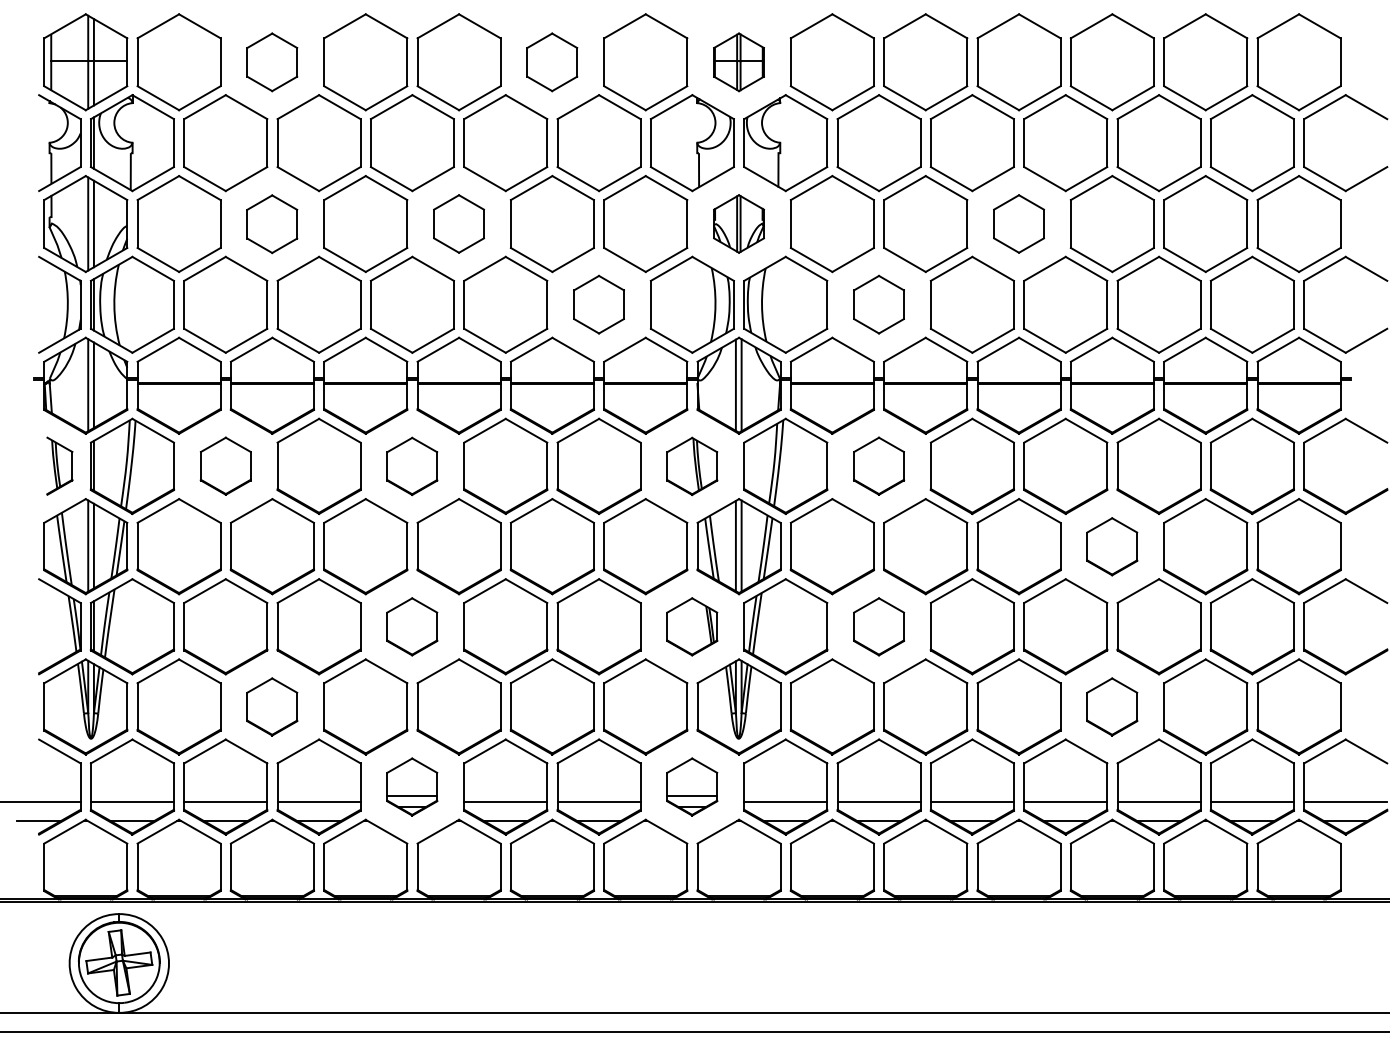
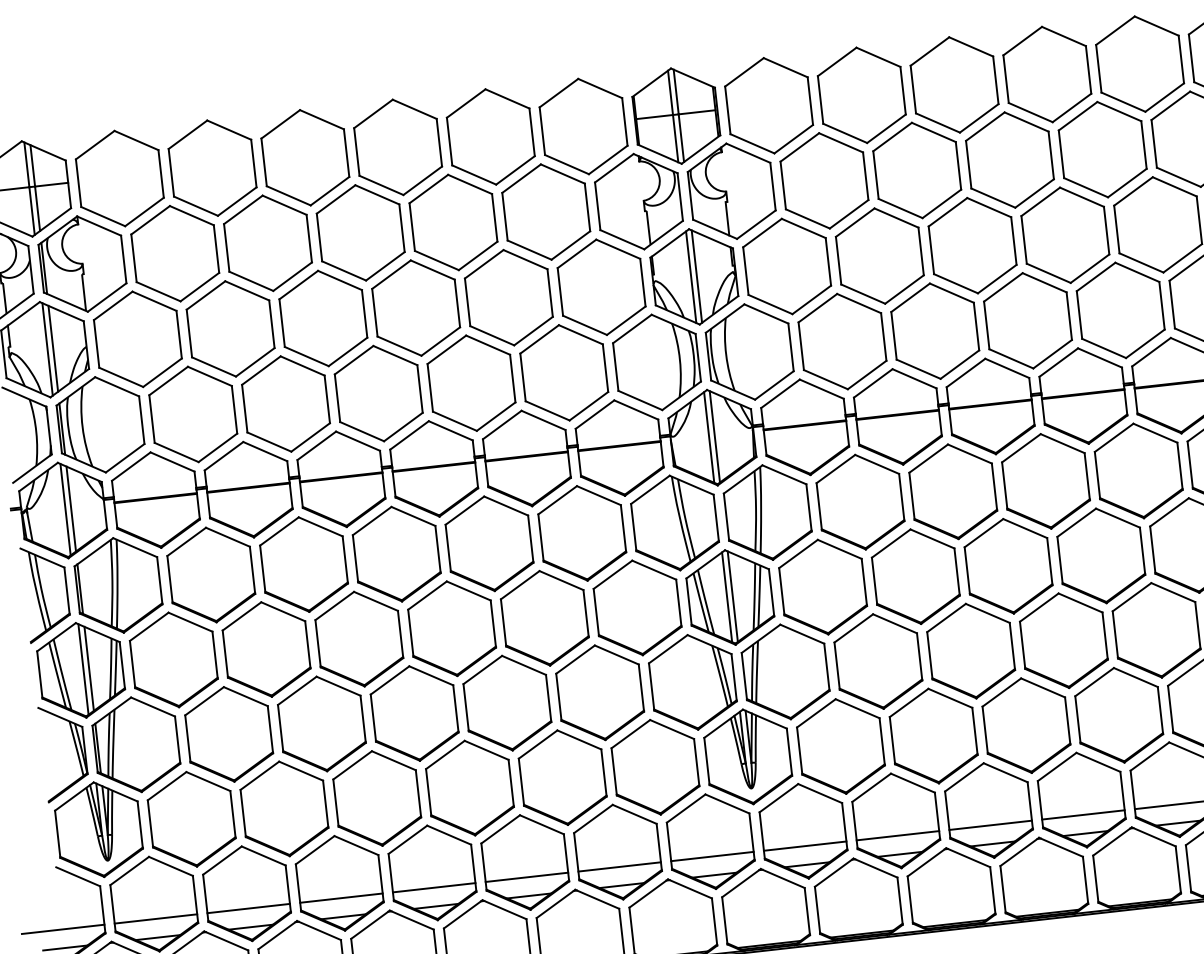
part: (271, 62) -> (211, 168), size x1.67
part: (551, 62) -> (489, 137), size x1.67
part: (738, 62) -> (675, 116), size x1.67
part: (458, 223) -> (415, 307), size x1.67
part: (738, 223) -> (693, 276), size x1.67
part: (1018, 223) -> (972, 245), size x1.67
part: (271, 224) -> (229, 329), size x1.67
part: (598, 304) -> (563, 372), size x1.67
part: (878, 304) -> (841, 341), size x1.67
part: (59, 465) -> (45, 592), size x1.67
part: (225, 465) -> (210, 574), size x1.67
part: (878, 465) -> (859, 501), size x1.67
part: (411, 466) -> (395, 554), size x1.67
part: (691, 466) -> (674, 523), size x1.67
part: (1111, 546) -> (1100, 555), size x1.67
part: (411, 626) -> (413, 713), size x1.67
part: (691, 626) -> (691, 682), size x1.67
part: (878, 626) -> (877, 661), size x1.67
part: (271, 706) -> (283, 808), size x1.67
part: (1111, 706) -> (1118, 714), size x1.67
part: (411, 786) -> (431, 872), size x1.67
part: (691, 786) -> (709, 841), size x1.67

